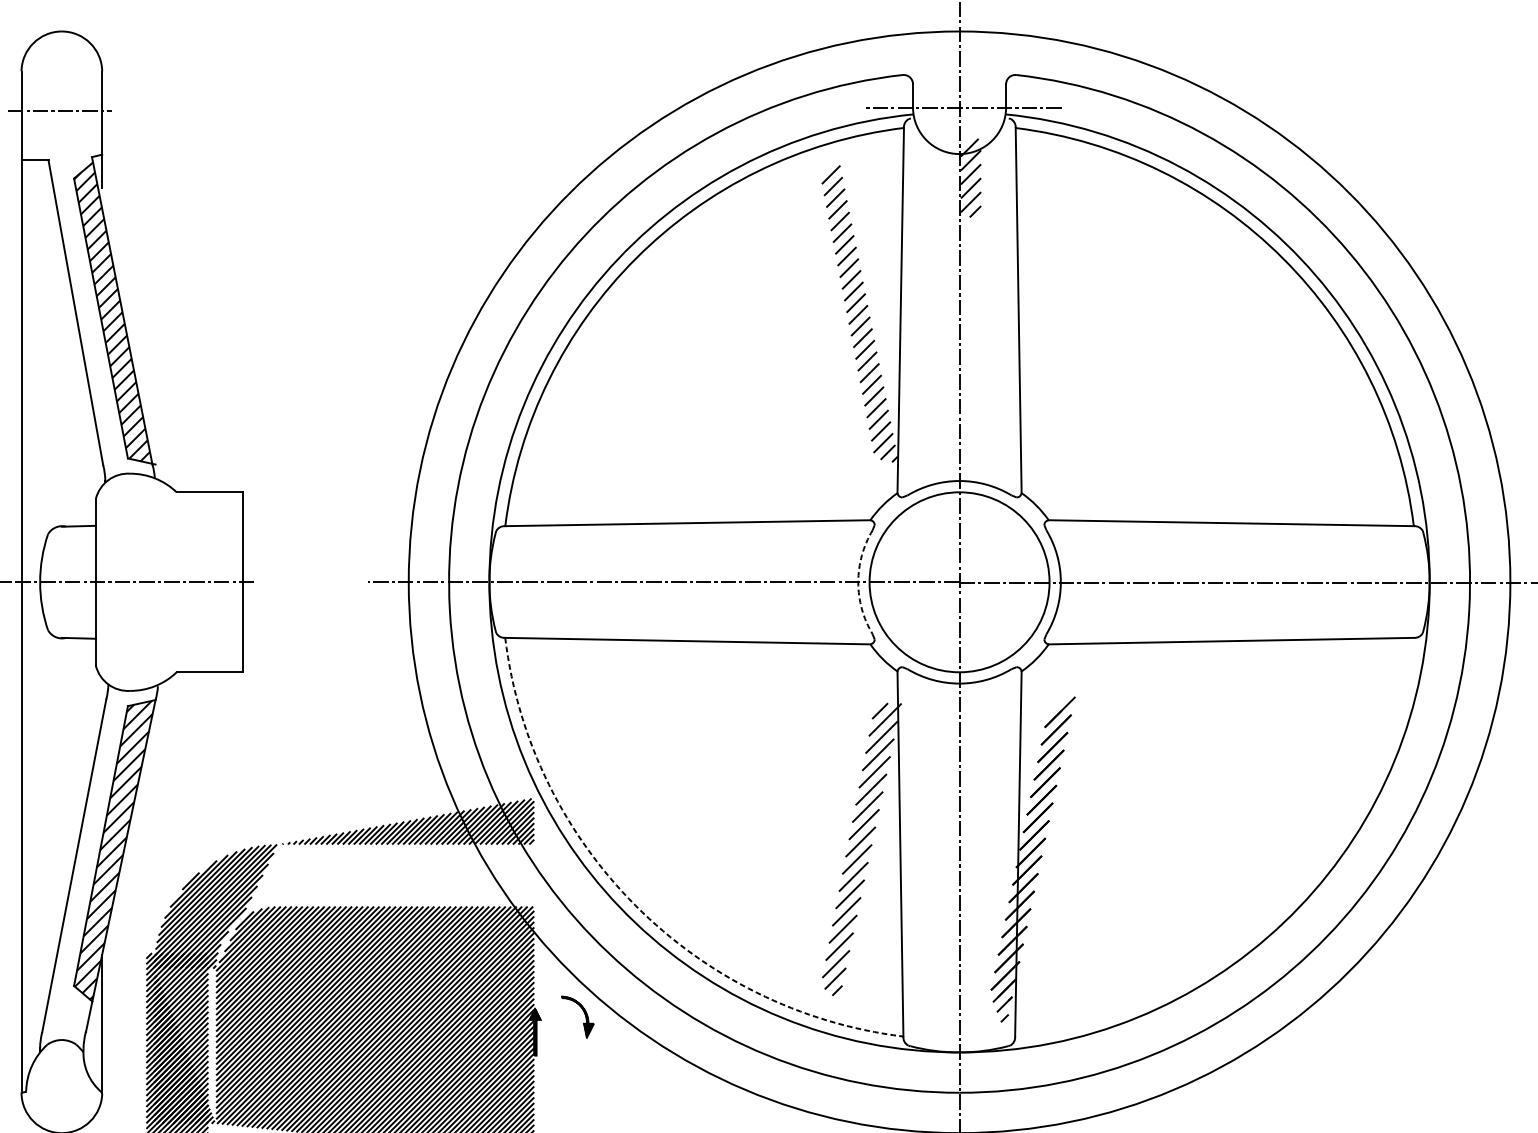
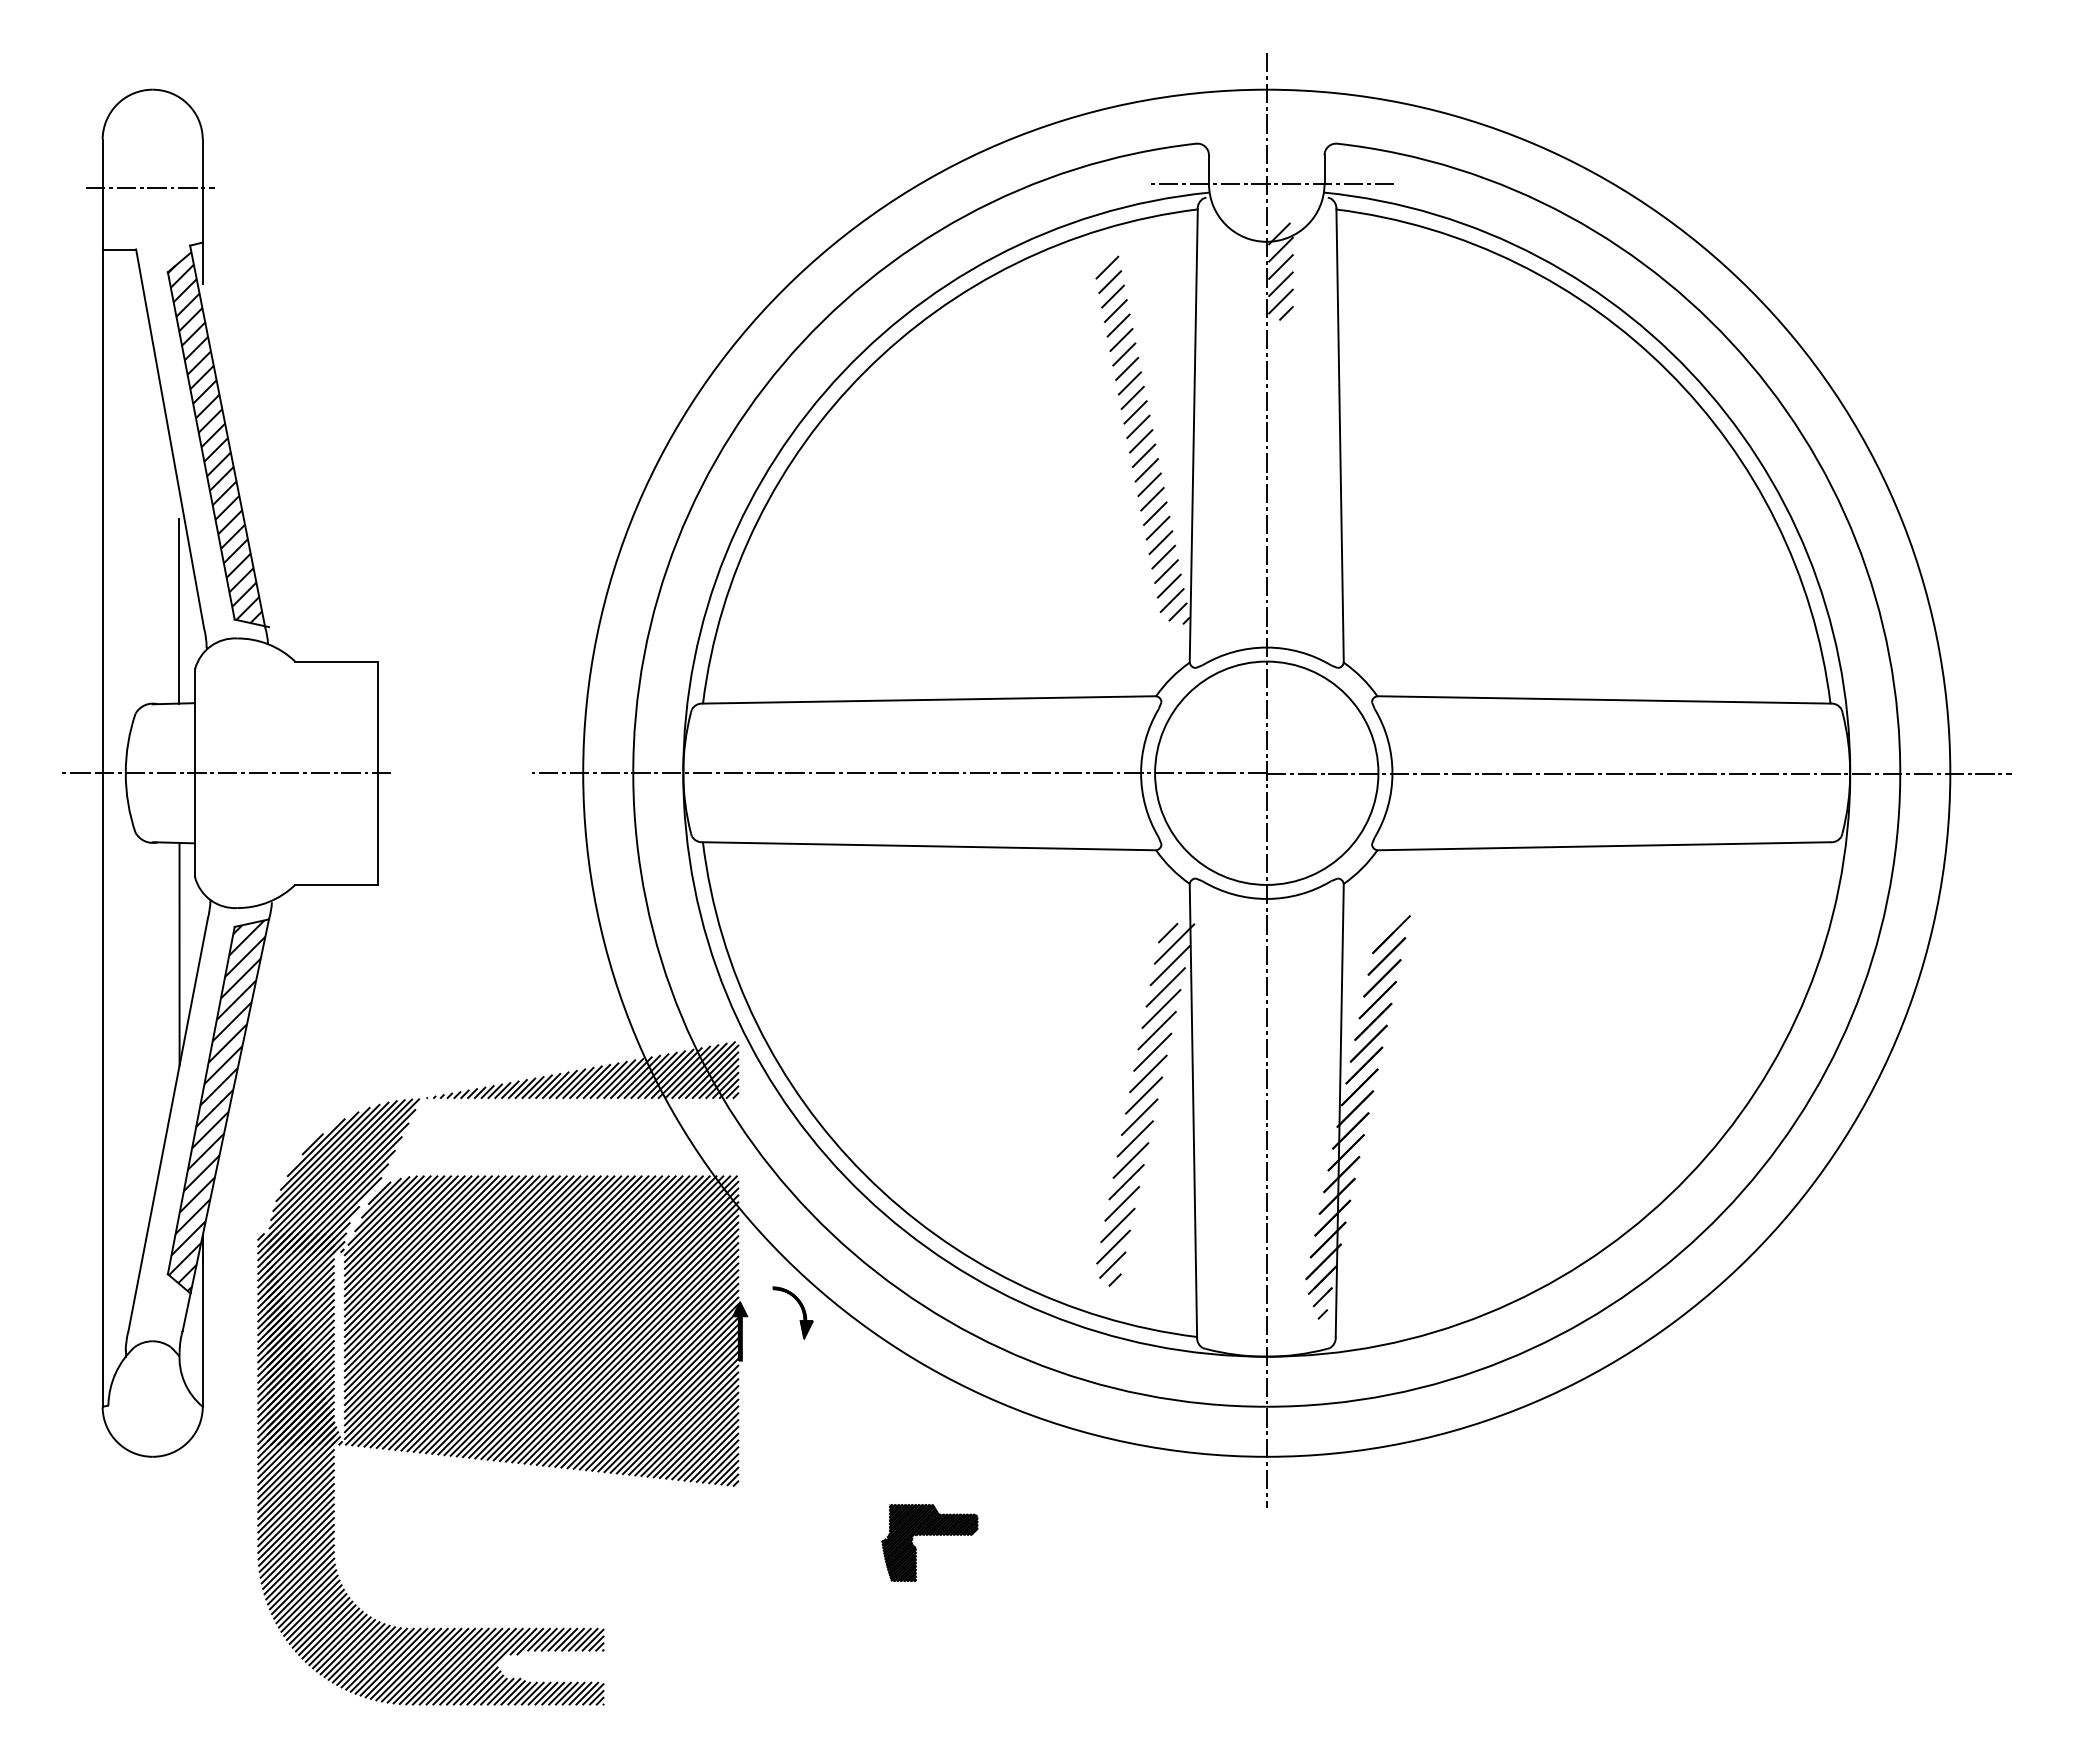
line: (83, 451) -> (179, 611), added
arc: (858, 582) -> (1141, 773), dashed -> solid
line: (83, 727) -> (179, 953), added
arc: (635, 905) -> (864, 1174), dashed -> solid

